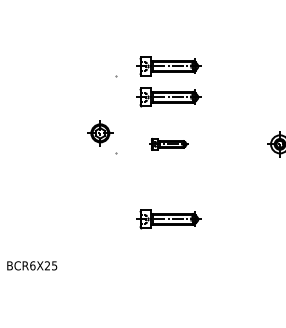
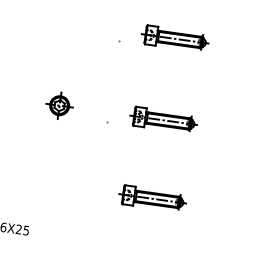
part: (168, 97) -> (170, 71), removed
part: (100, 133) -> (59, 105), moved
part: (168, 144) -> (163, 120), size x1.67

